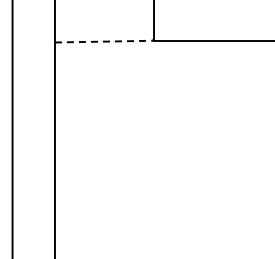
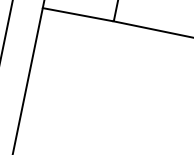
line: (103, 41) -> (77, 14), dashed -> solid

